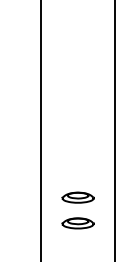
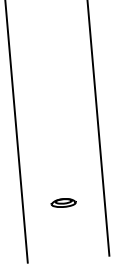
part: (77, 197) -> (60, 174), removed
part: (77, 223) -> (63, 203), size x0.7

